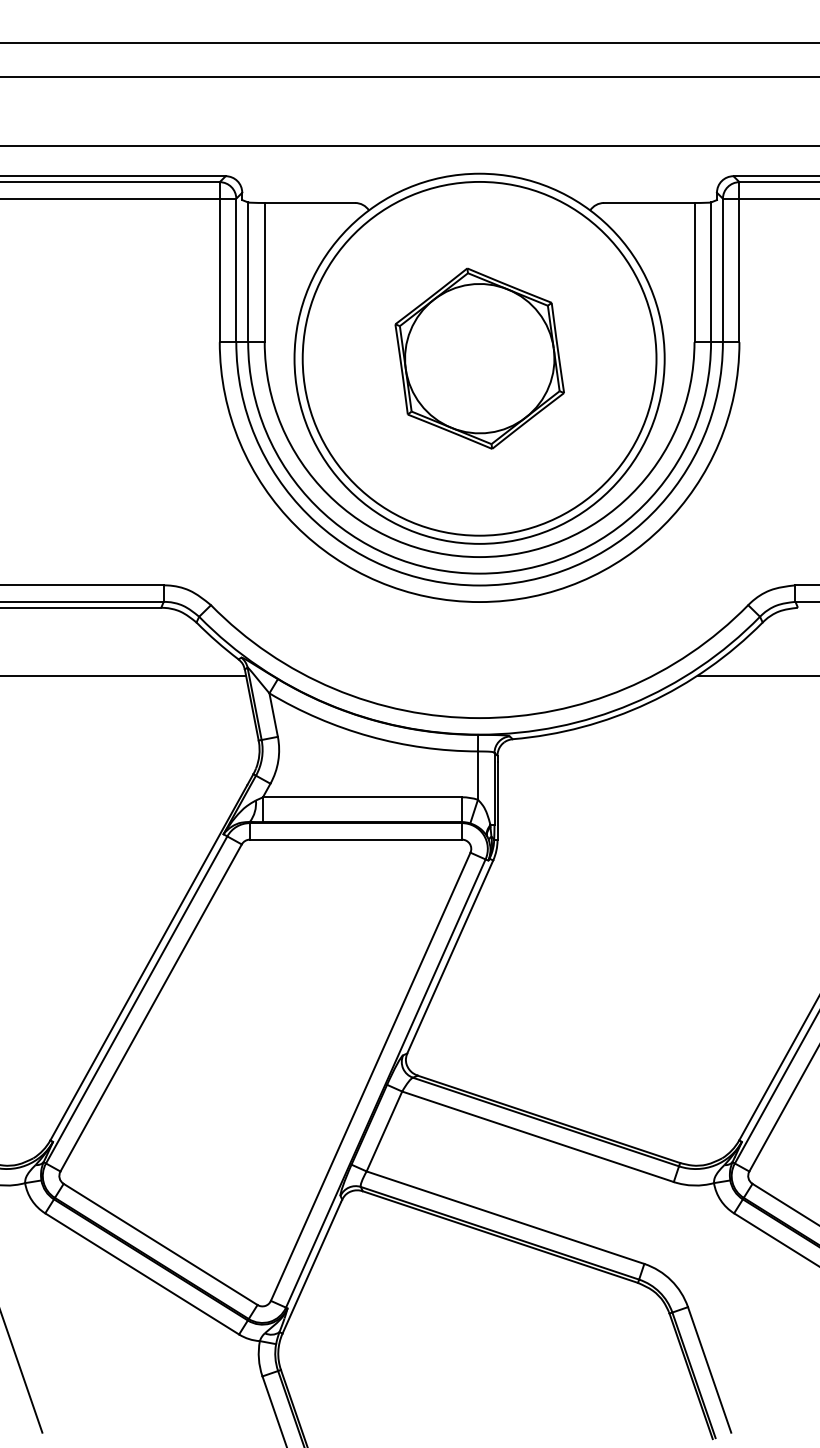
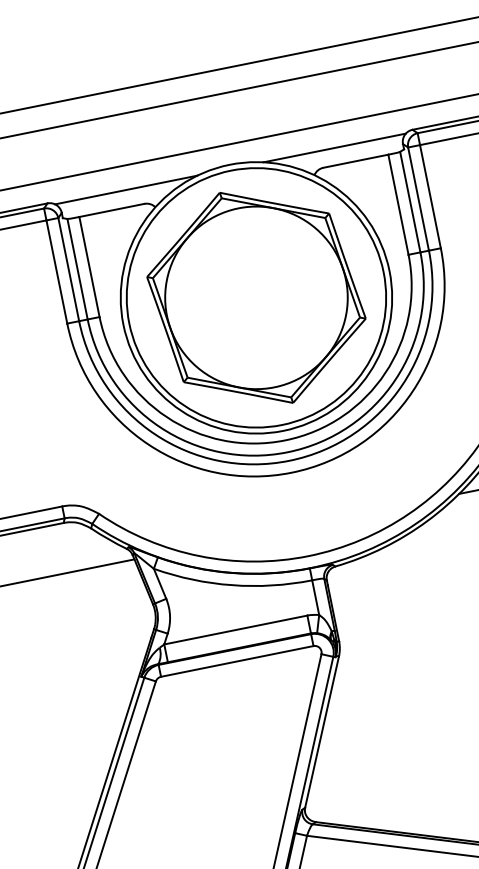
line: (334, 179) -> (126, 190), added
line: (624, 179) -> (334, 147), added
part: (479, 358) -> (256, 297), size x1.67

